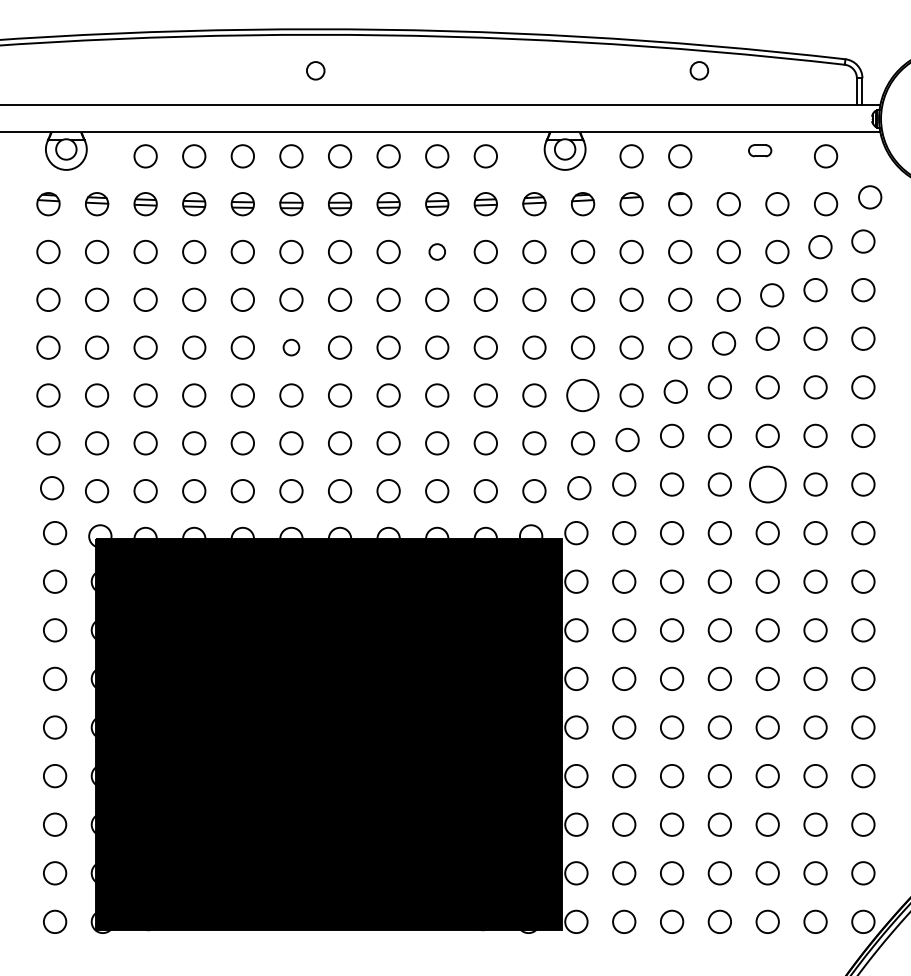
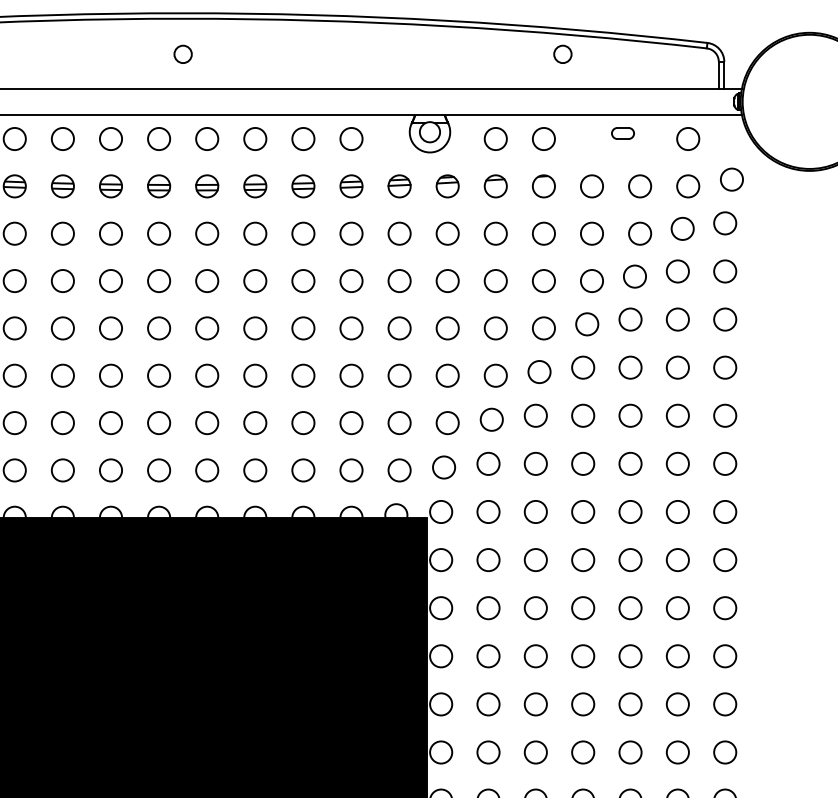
circle: (437, 251) -> (303, 233), size x1.43
circle: (291, 347) -> (159, 328), size x1.43
circle: (583, 395) -> (448, 375), size x0.71
circle: (767, 484) -> (630, 463), size x0.62

